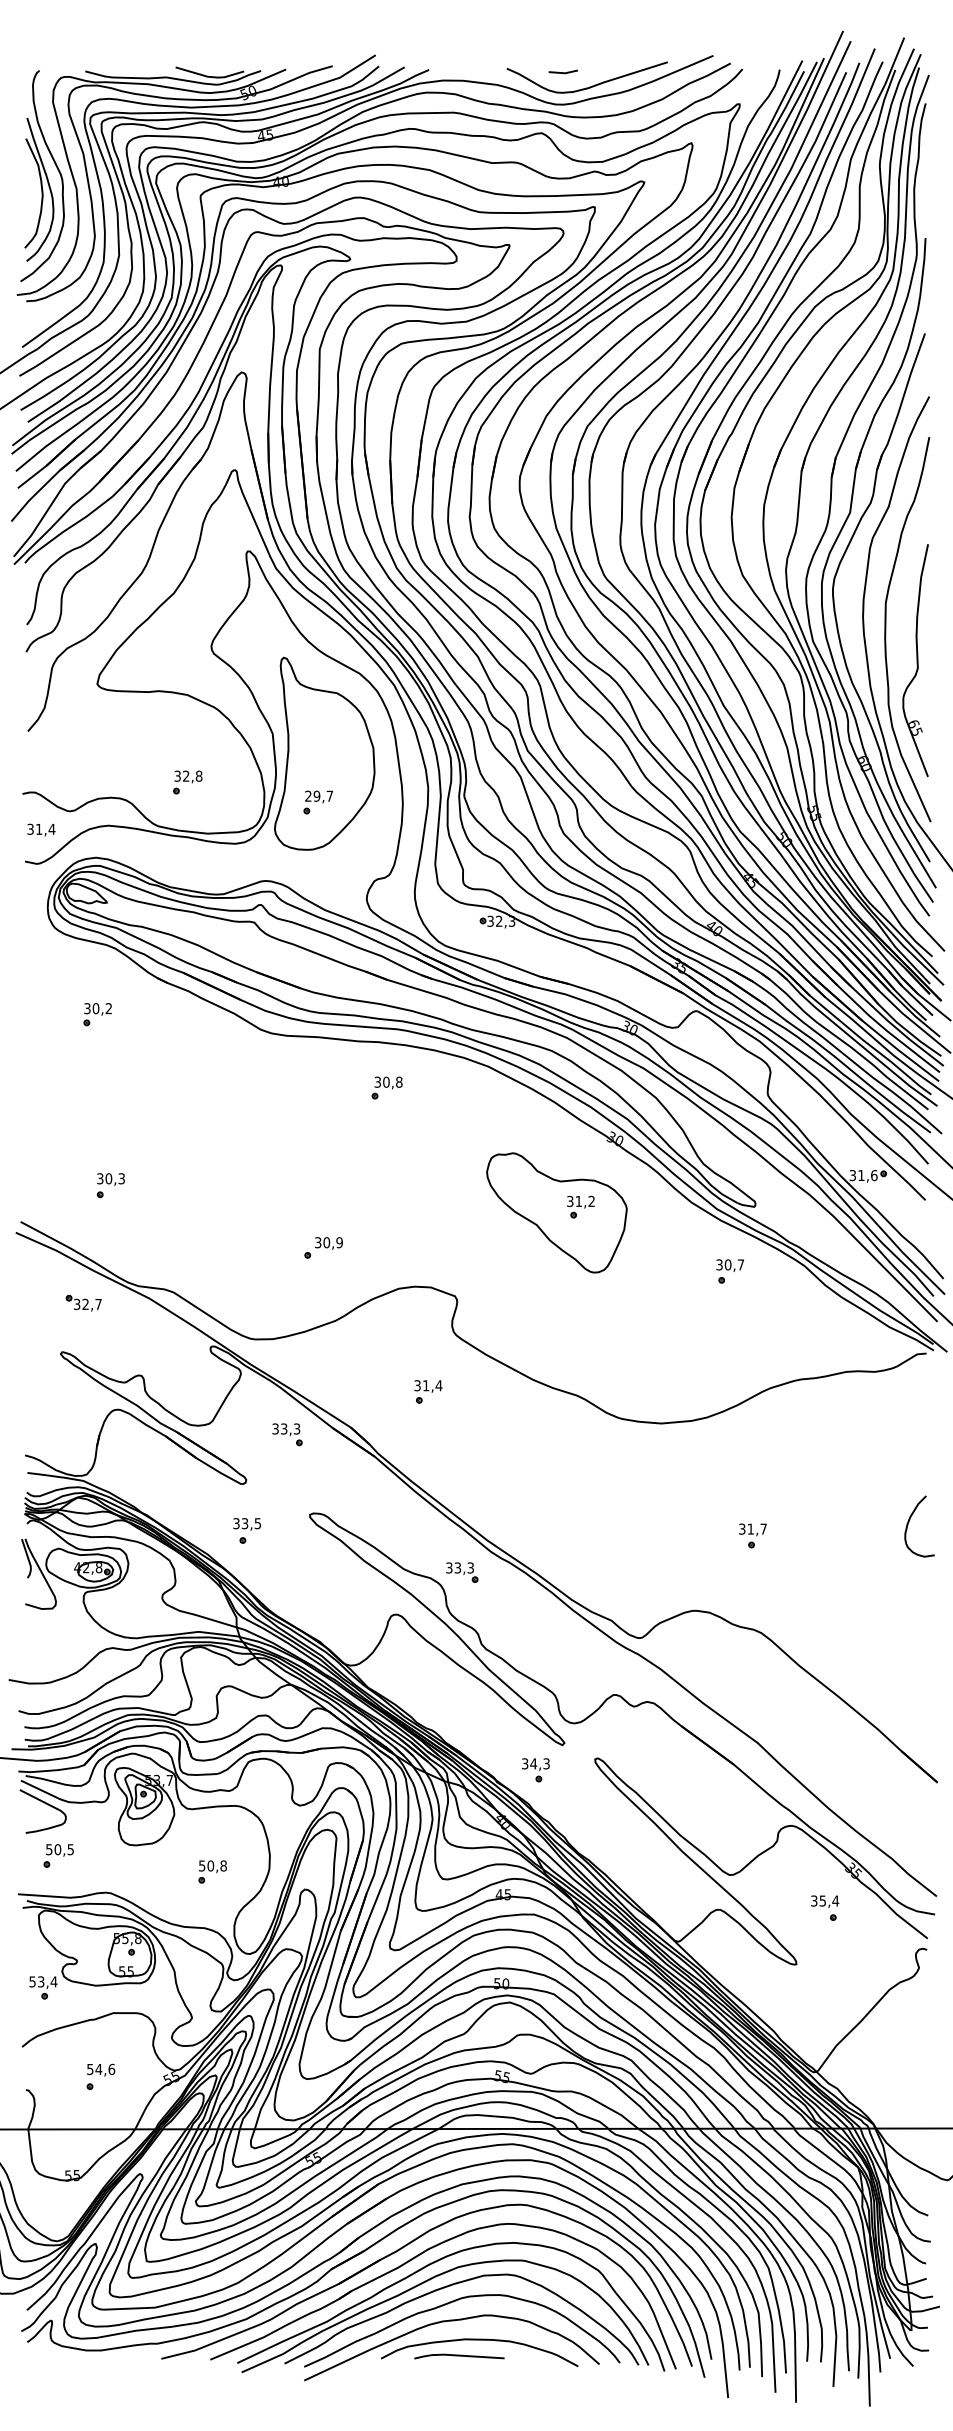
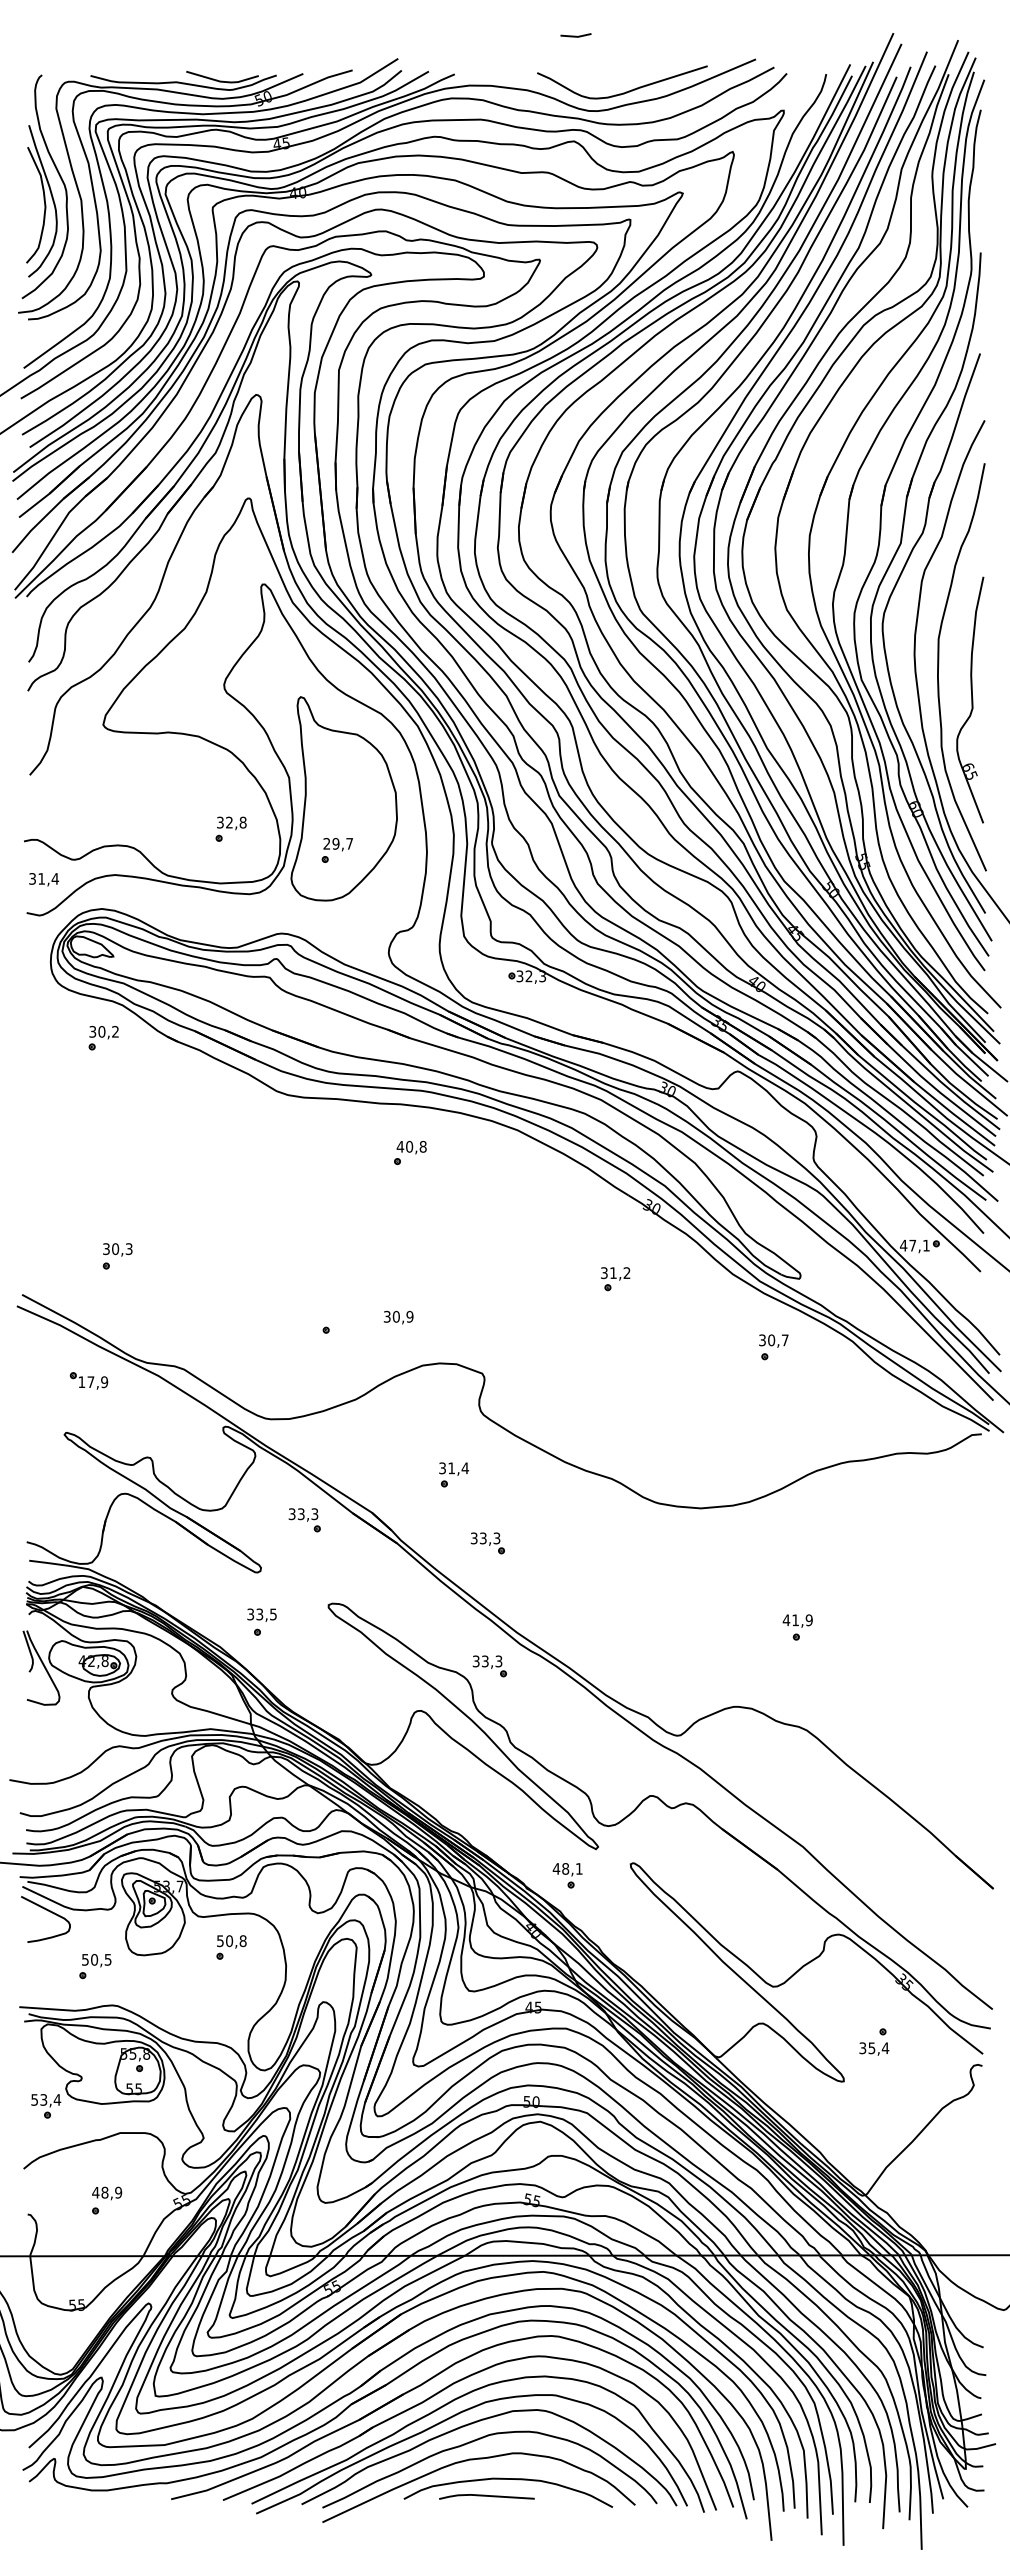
line: (562, 71) -> (575, 35), moved
part: (187, 781) -> (230, 828), moved
part: (97, 1014) -> (103, 1038), moved
text: (377, 1081) -> (400, 1146), 30,8 -> 40,8
text: (863, 1175) -> (915, 1245), 31,6 -> 47,1
part: (557, 1213) -> (590, 1285), removed
text: (328, 1243) -> (398, 1317), moved
text: (88, 1304) -> (93, 1382), 32,7 -> 17,9
part: (459, 1456) -> (487, 1543), added
curve: (909, 1522) -> (963, 1613), removed
text: (752, 1529) -> (797, 1620), 31,7 -> 41,9
text: (535, 1763) -> (567, 1868), 34,3 -> 48,1
part: (58, 1855) -> (95, 1966), moved
part: (212, 1871) -> (231, 1947), moved
text: (825, 1901) -> (874, 2048), moved
text: (101, 2069) -> (107, 2192), 54,6 -> 48,9

